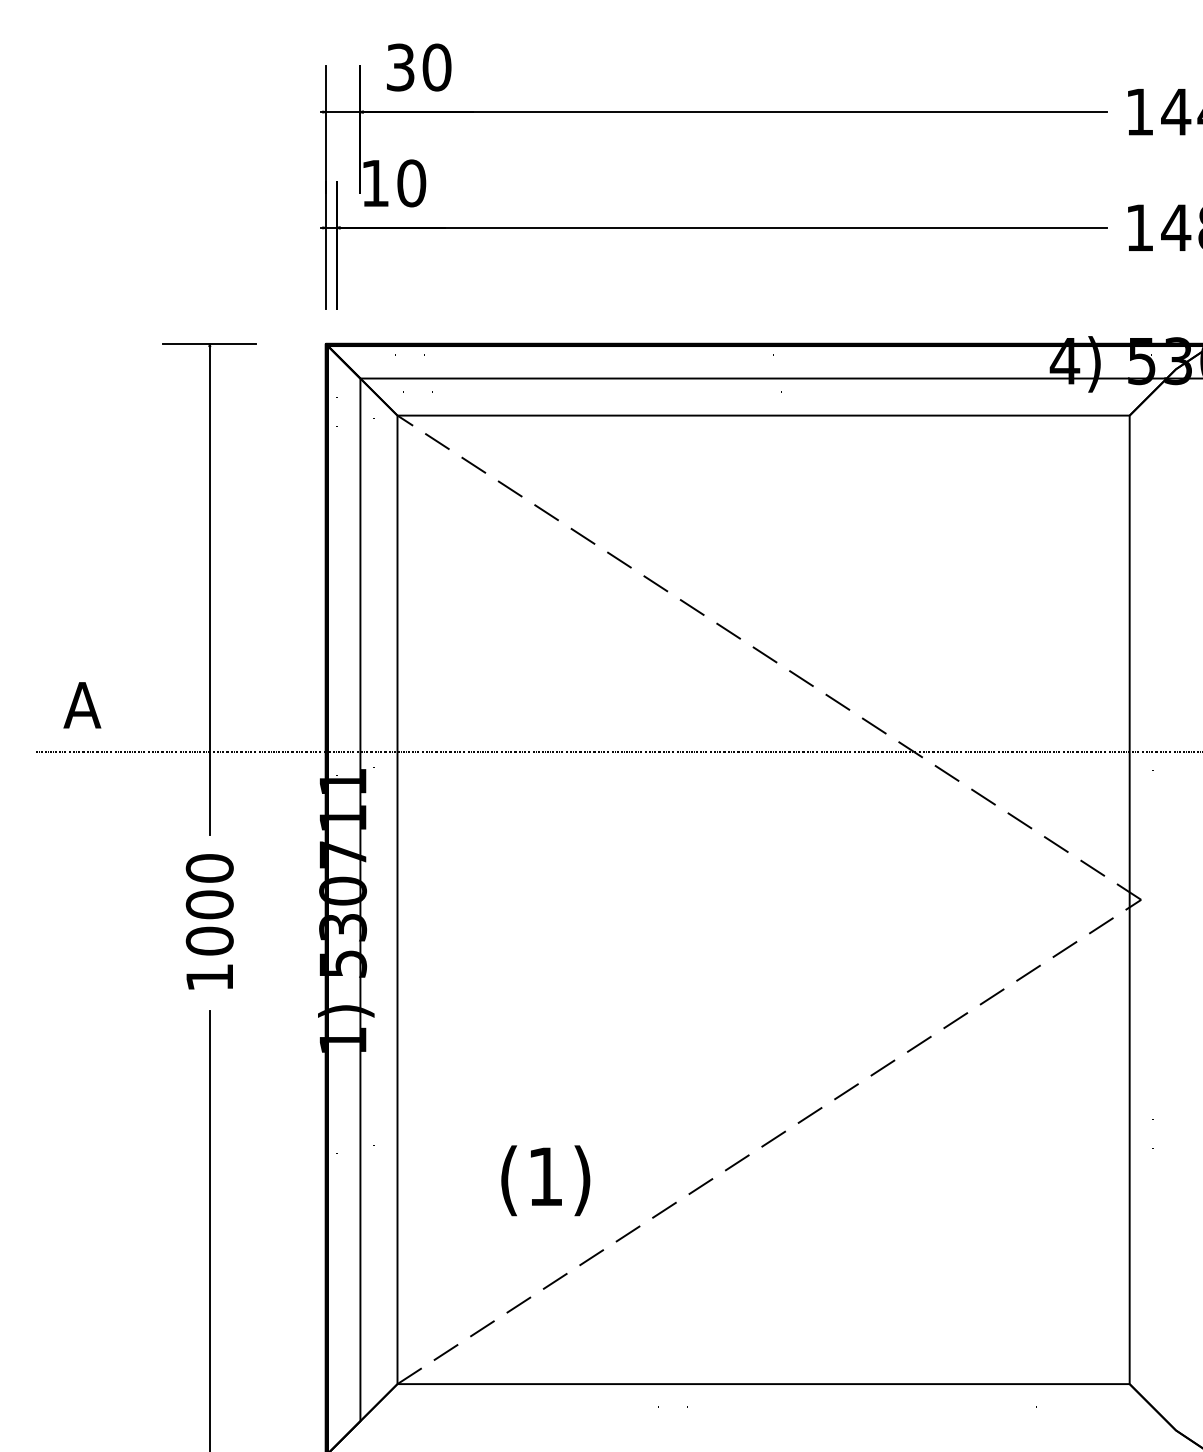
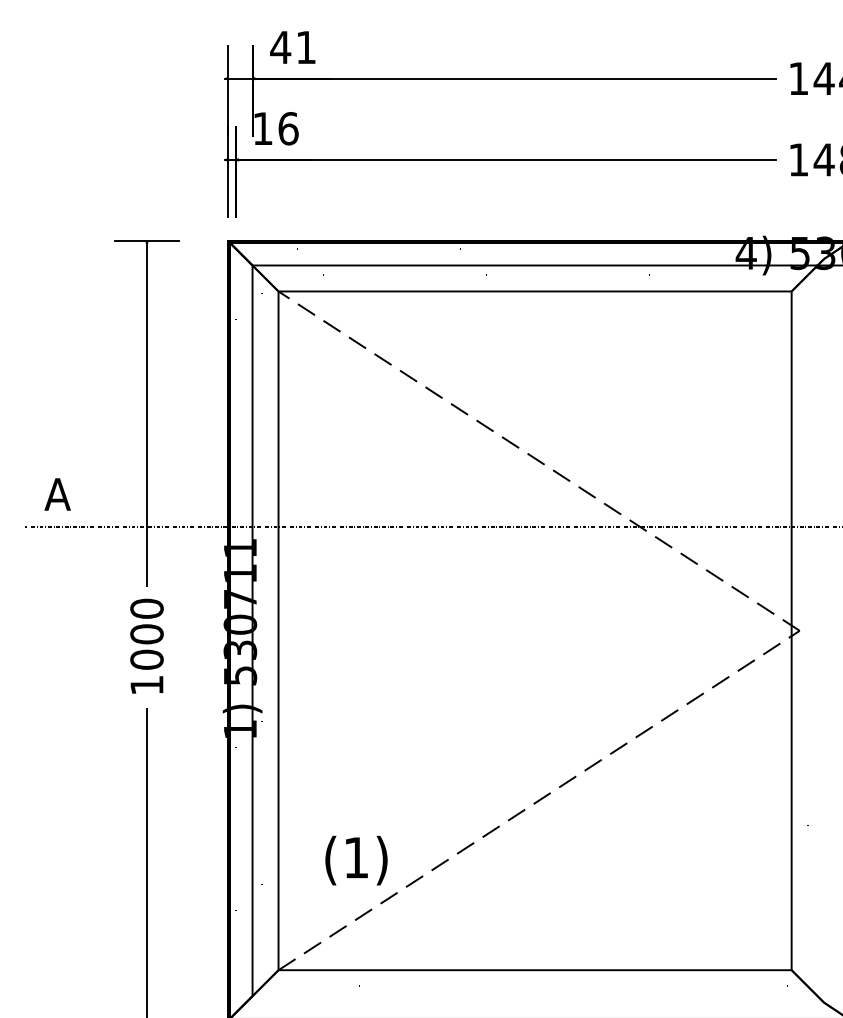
text: (418, 67) -> (293, 47), 30 -> 41
text: (411, 183) -> (288, 128), 10 -> 16
text: (545, 1180) -> (356, 860), moved

